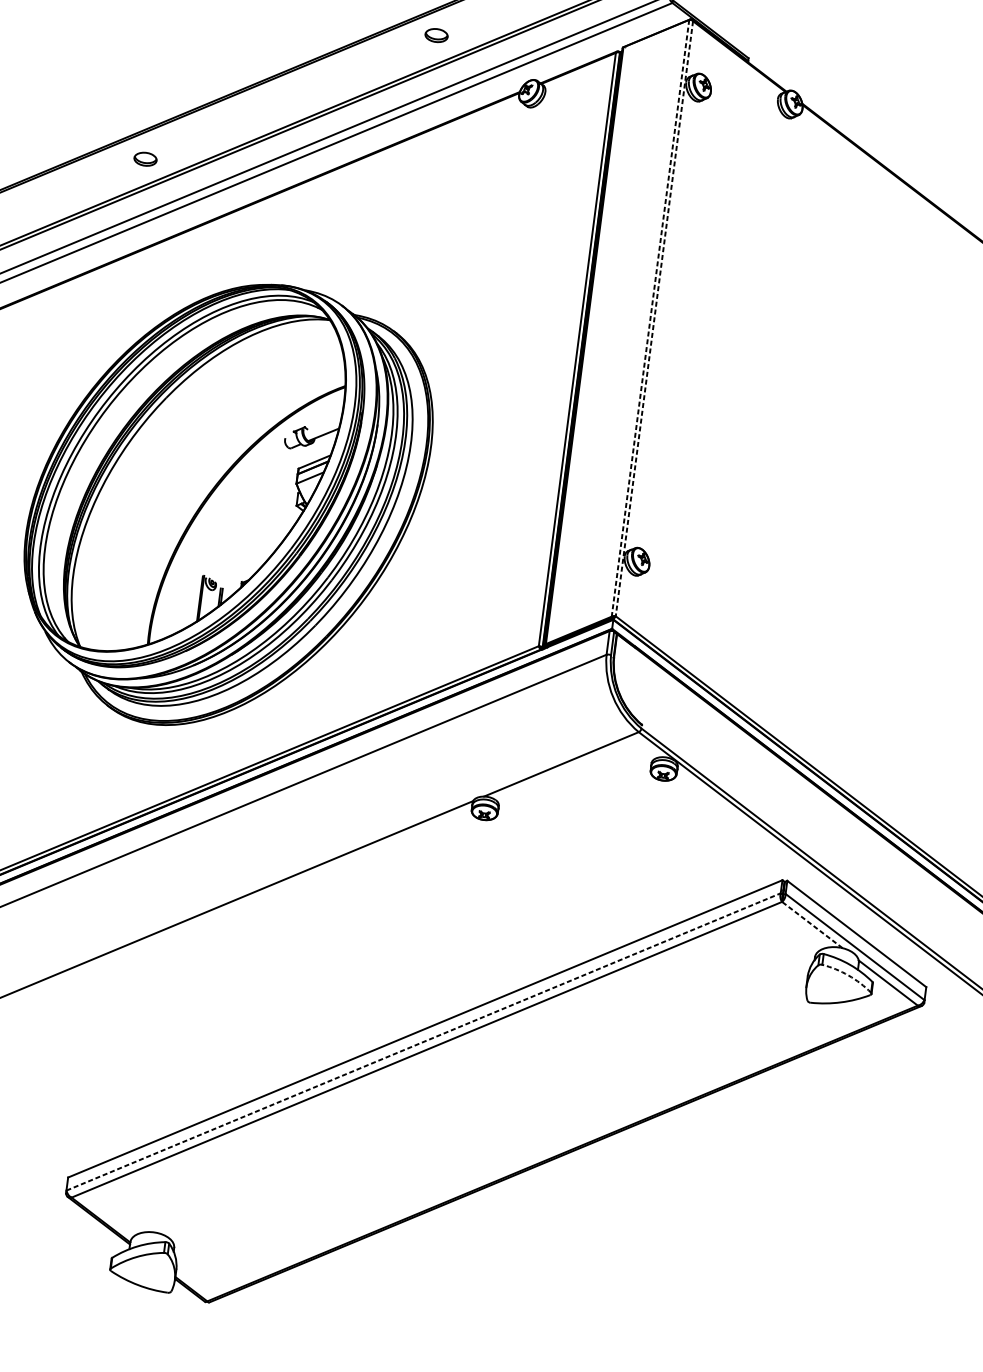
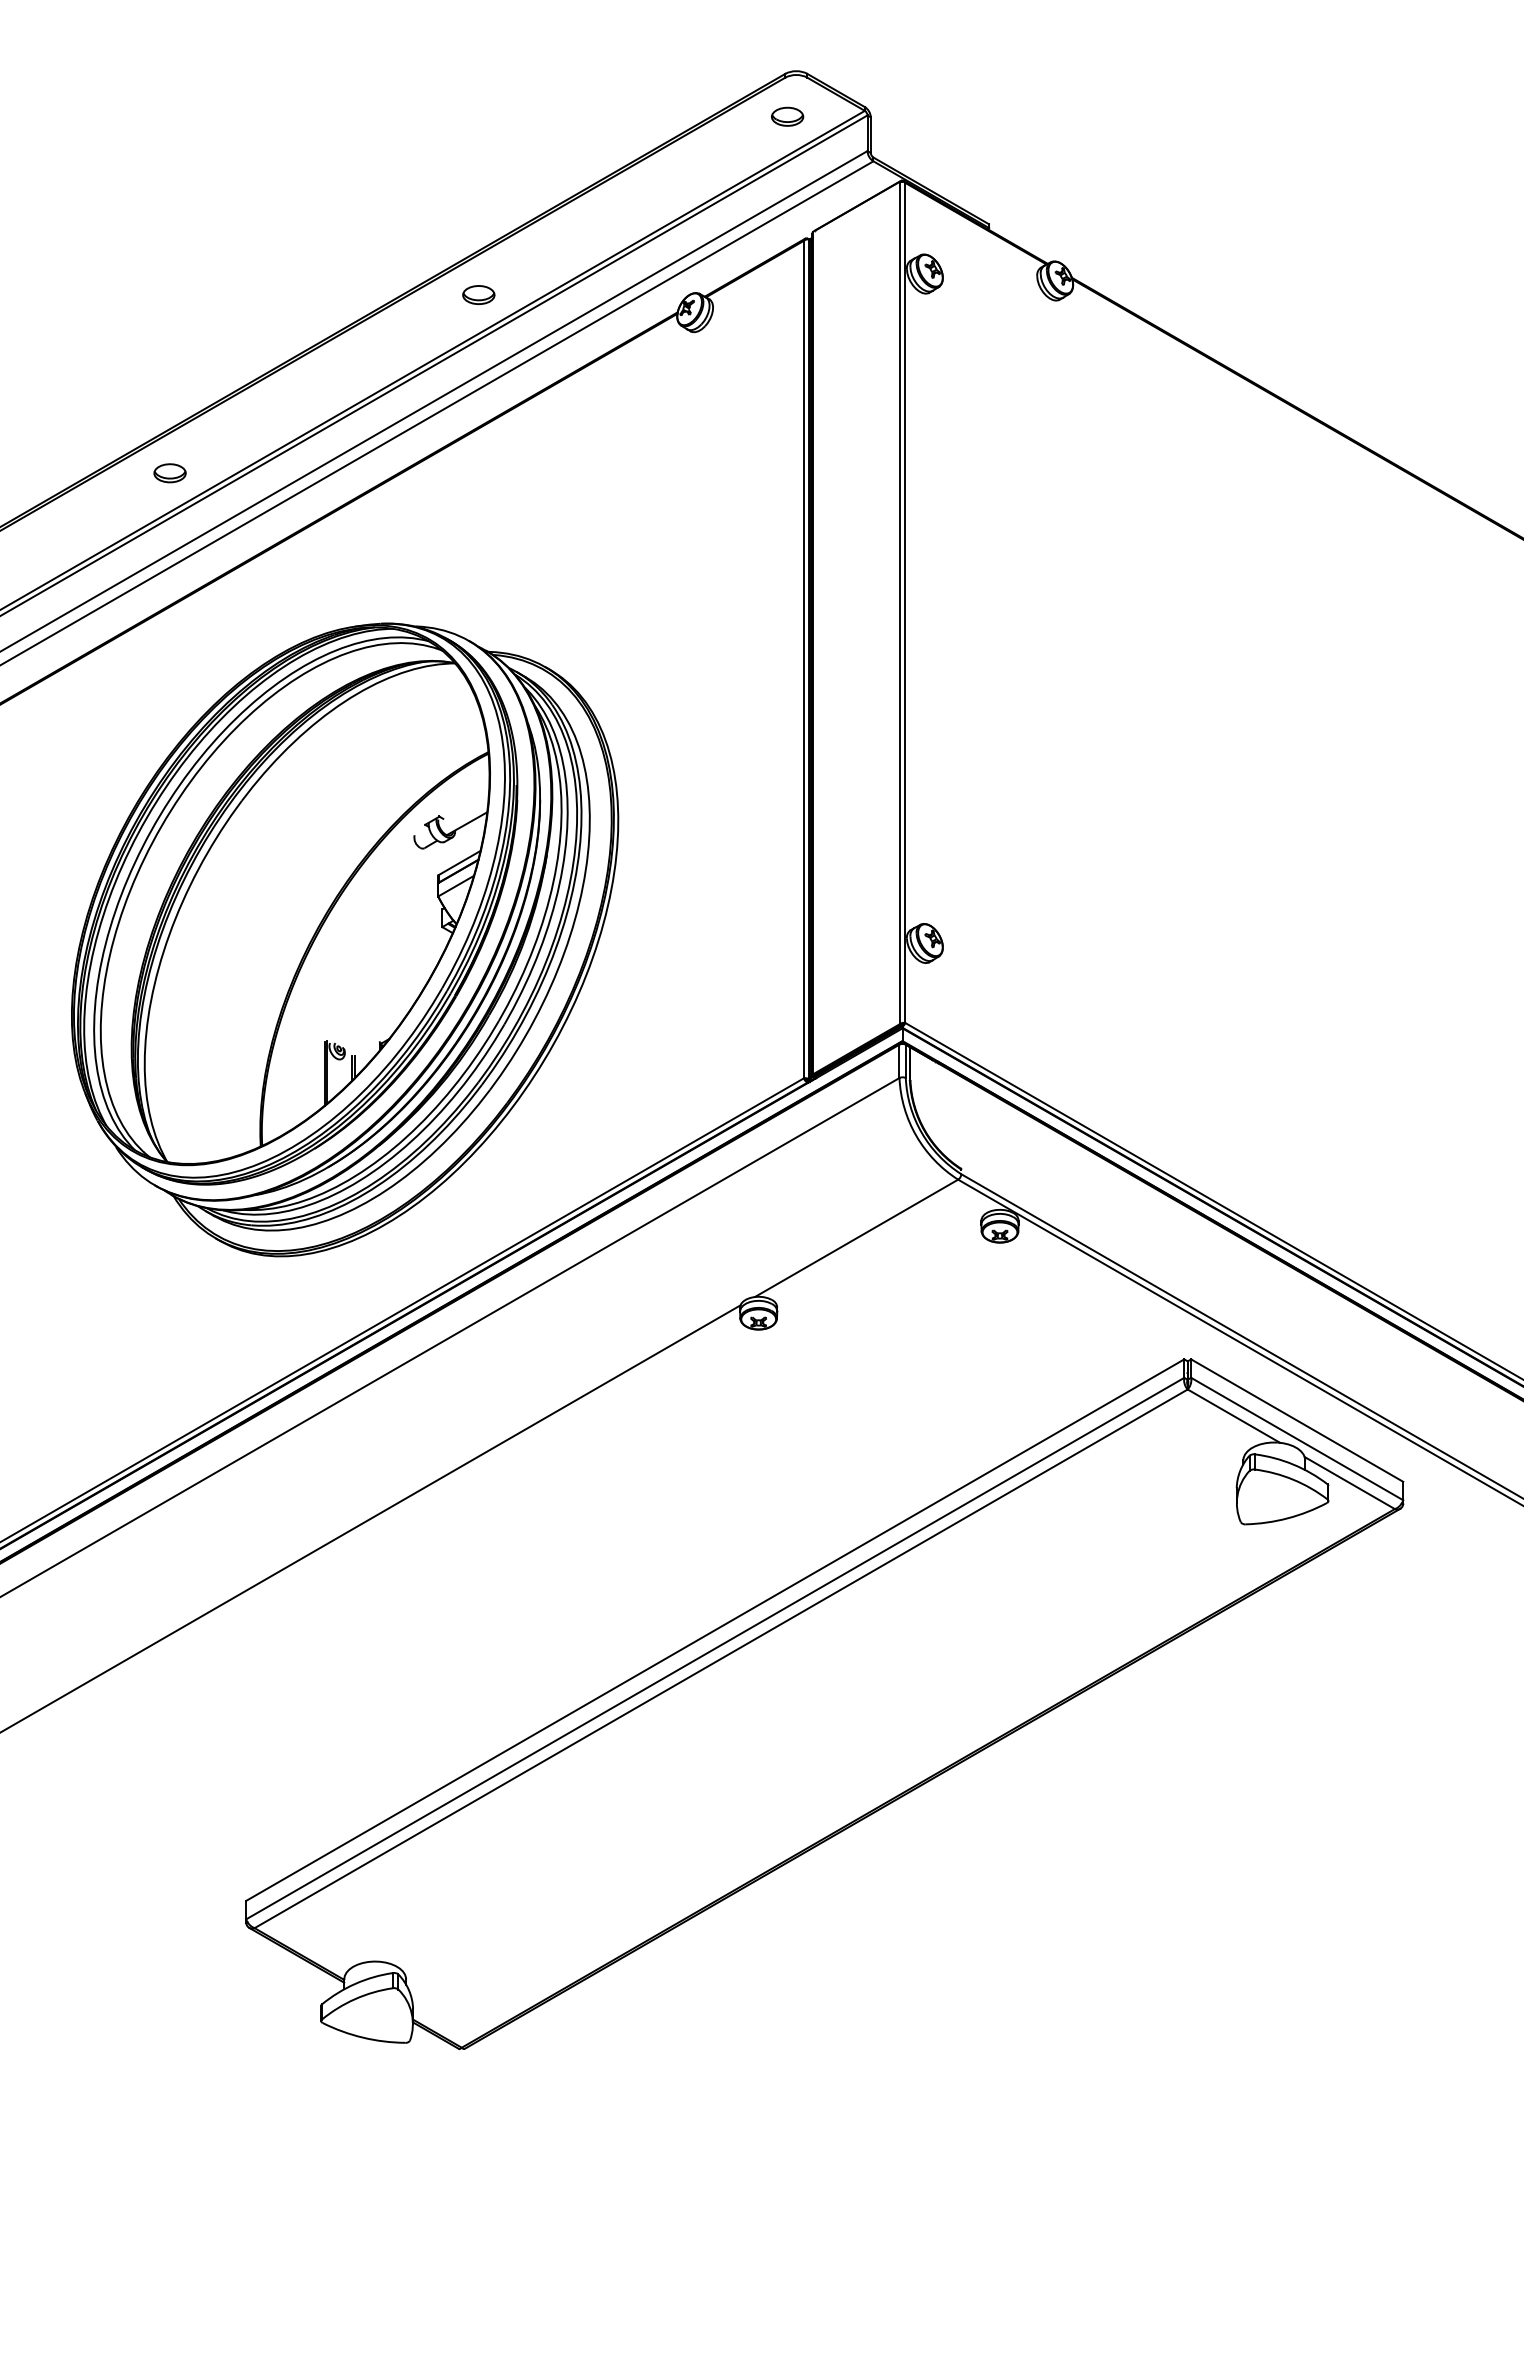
part: (436, 35) -> (478, 294), moved
line: (650, 318) -> (899, 603), dashed -> solid
line: (654, 319) -> (905, 603), dashed -> solid
line: (812, 924) -> (1233, 1415), dashed -> solid
arc: (848, 975) -> (1293, 1479), dashed -> solid
line: (423, 1041) -> (715, 1648), dashed -> solid

